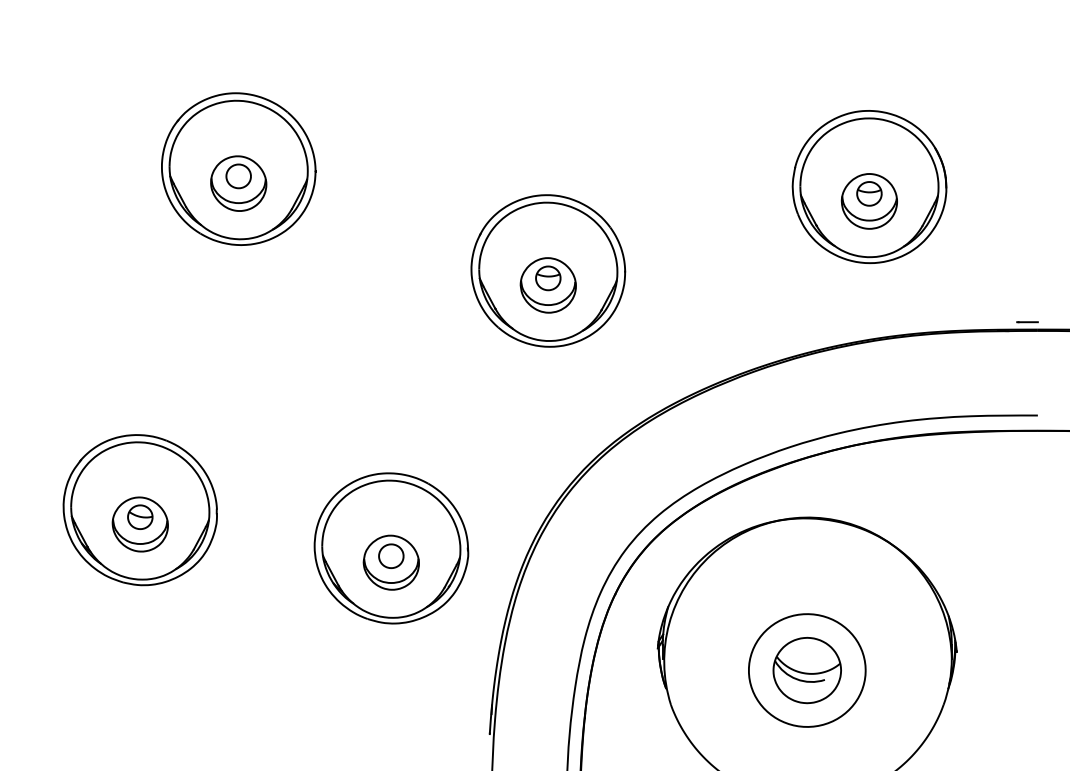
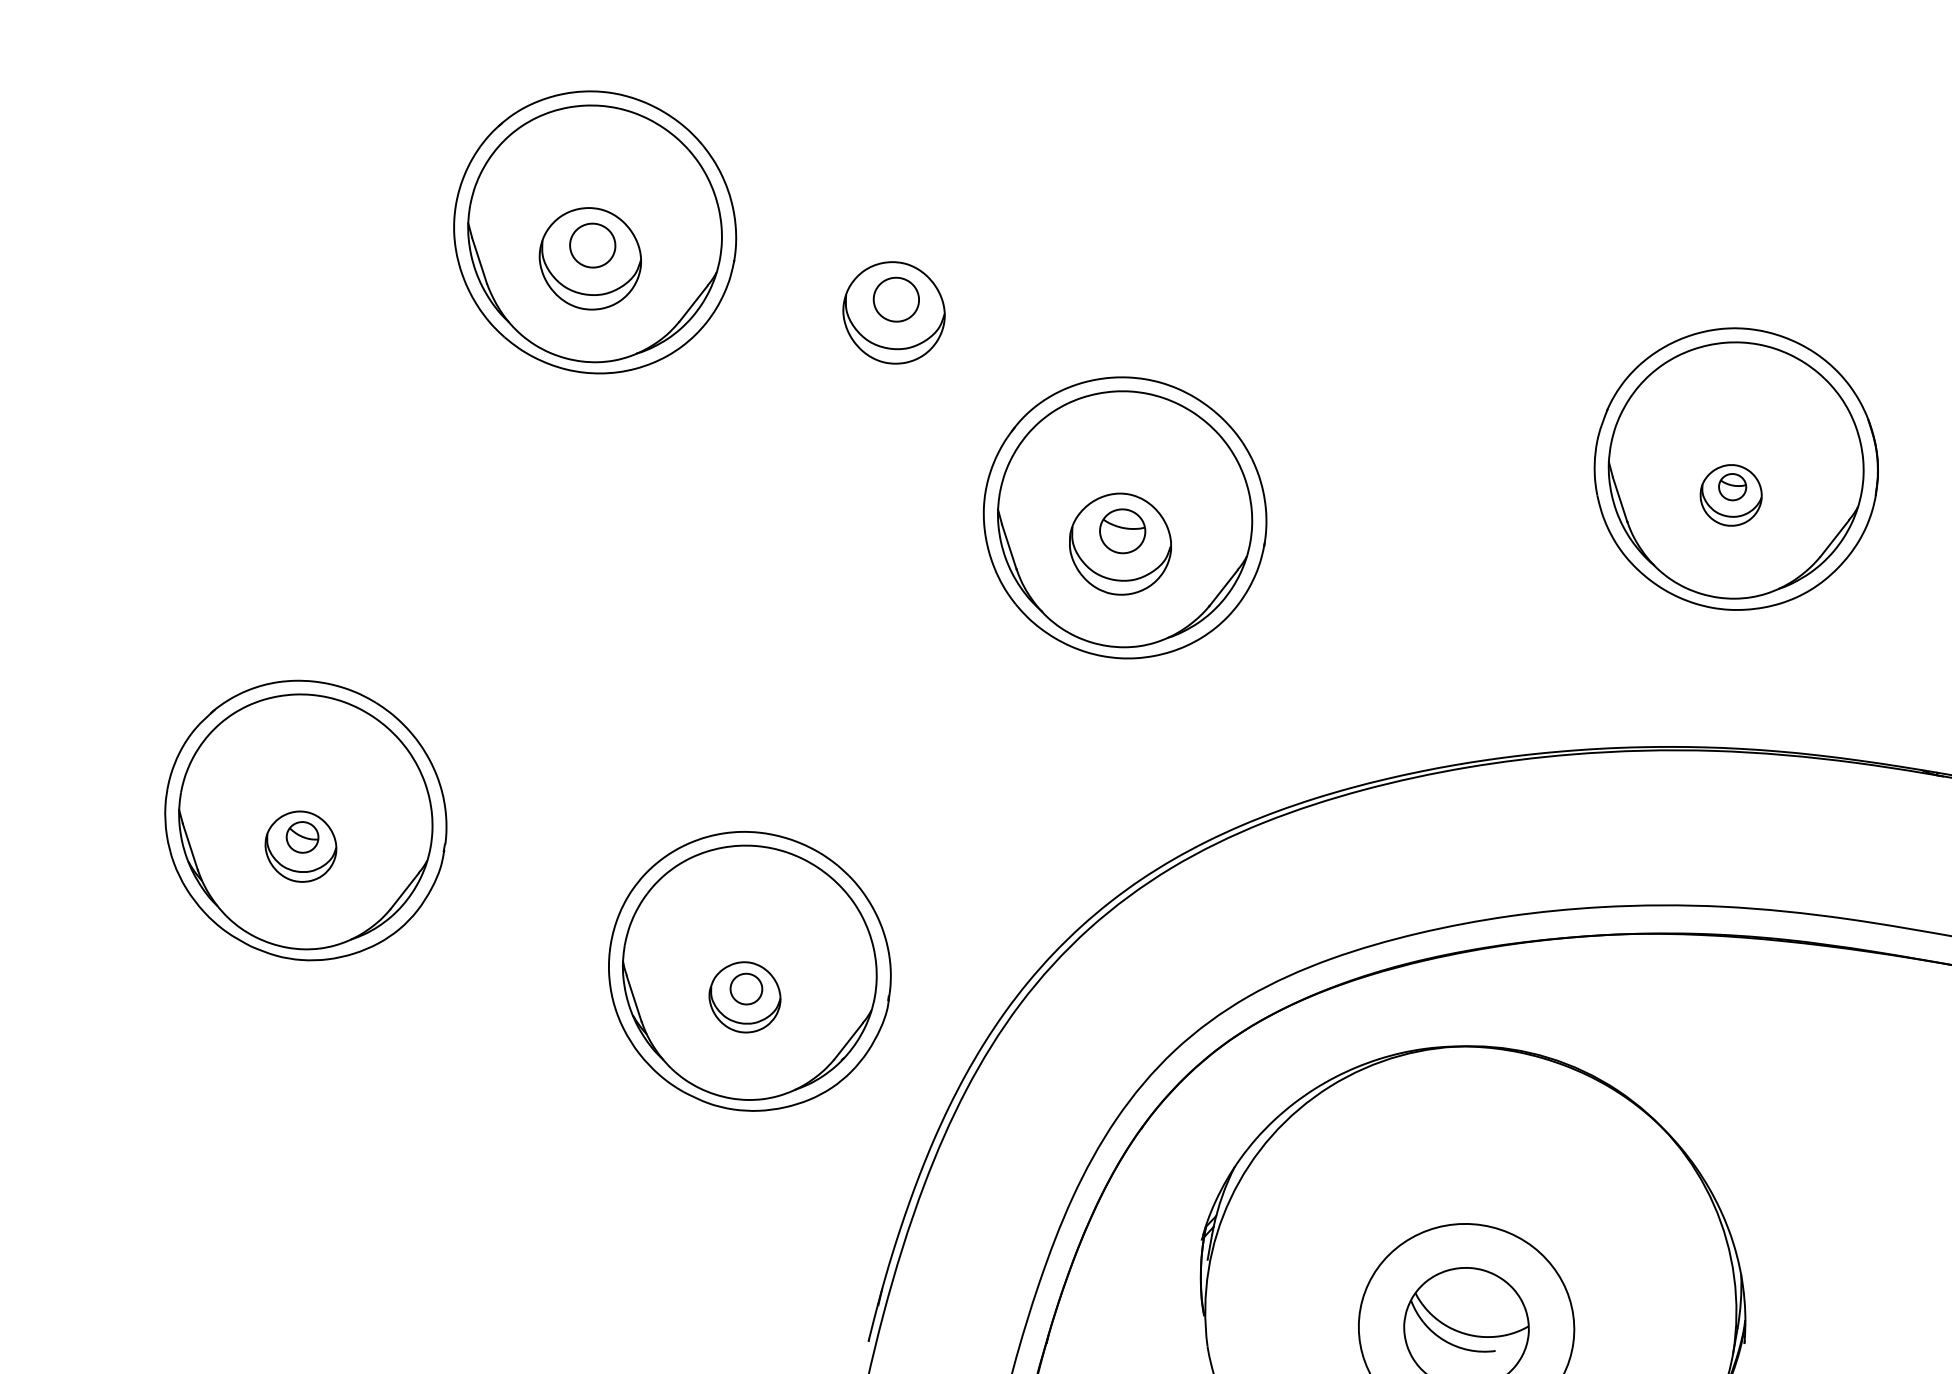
part: (405, 183) -> (893, 312), added
part: (868, 201) -> (1729, 495), size x0.6
part: (139, 524) -> (299, 846), size x0.7
part: (390, 562) -> (743, 996), size x0.7

